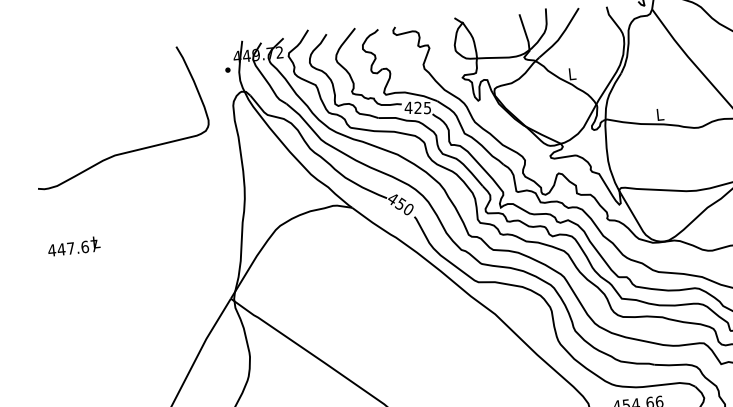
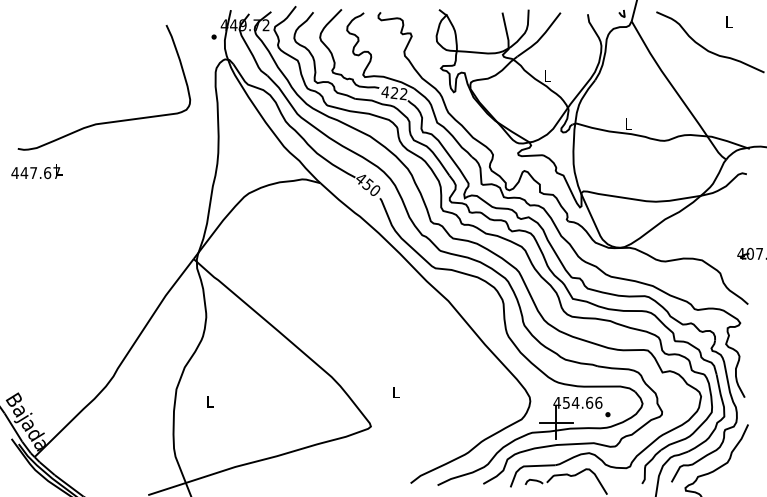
text: (427, 108) -> (403, 94), 425 -> 422
curve: (126, 151) -> (107, 121), moved
text: (73, 246) -> (36, 171), moved

